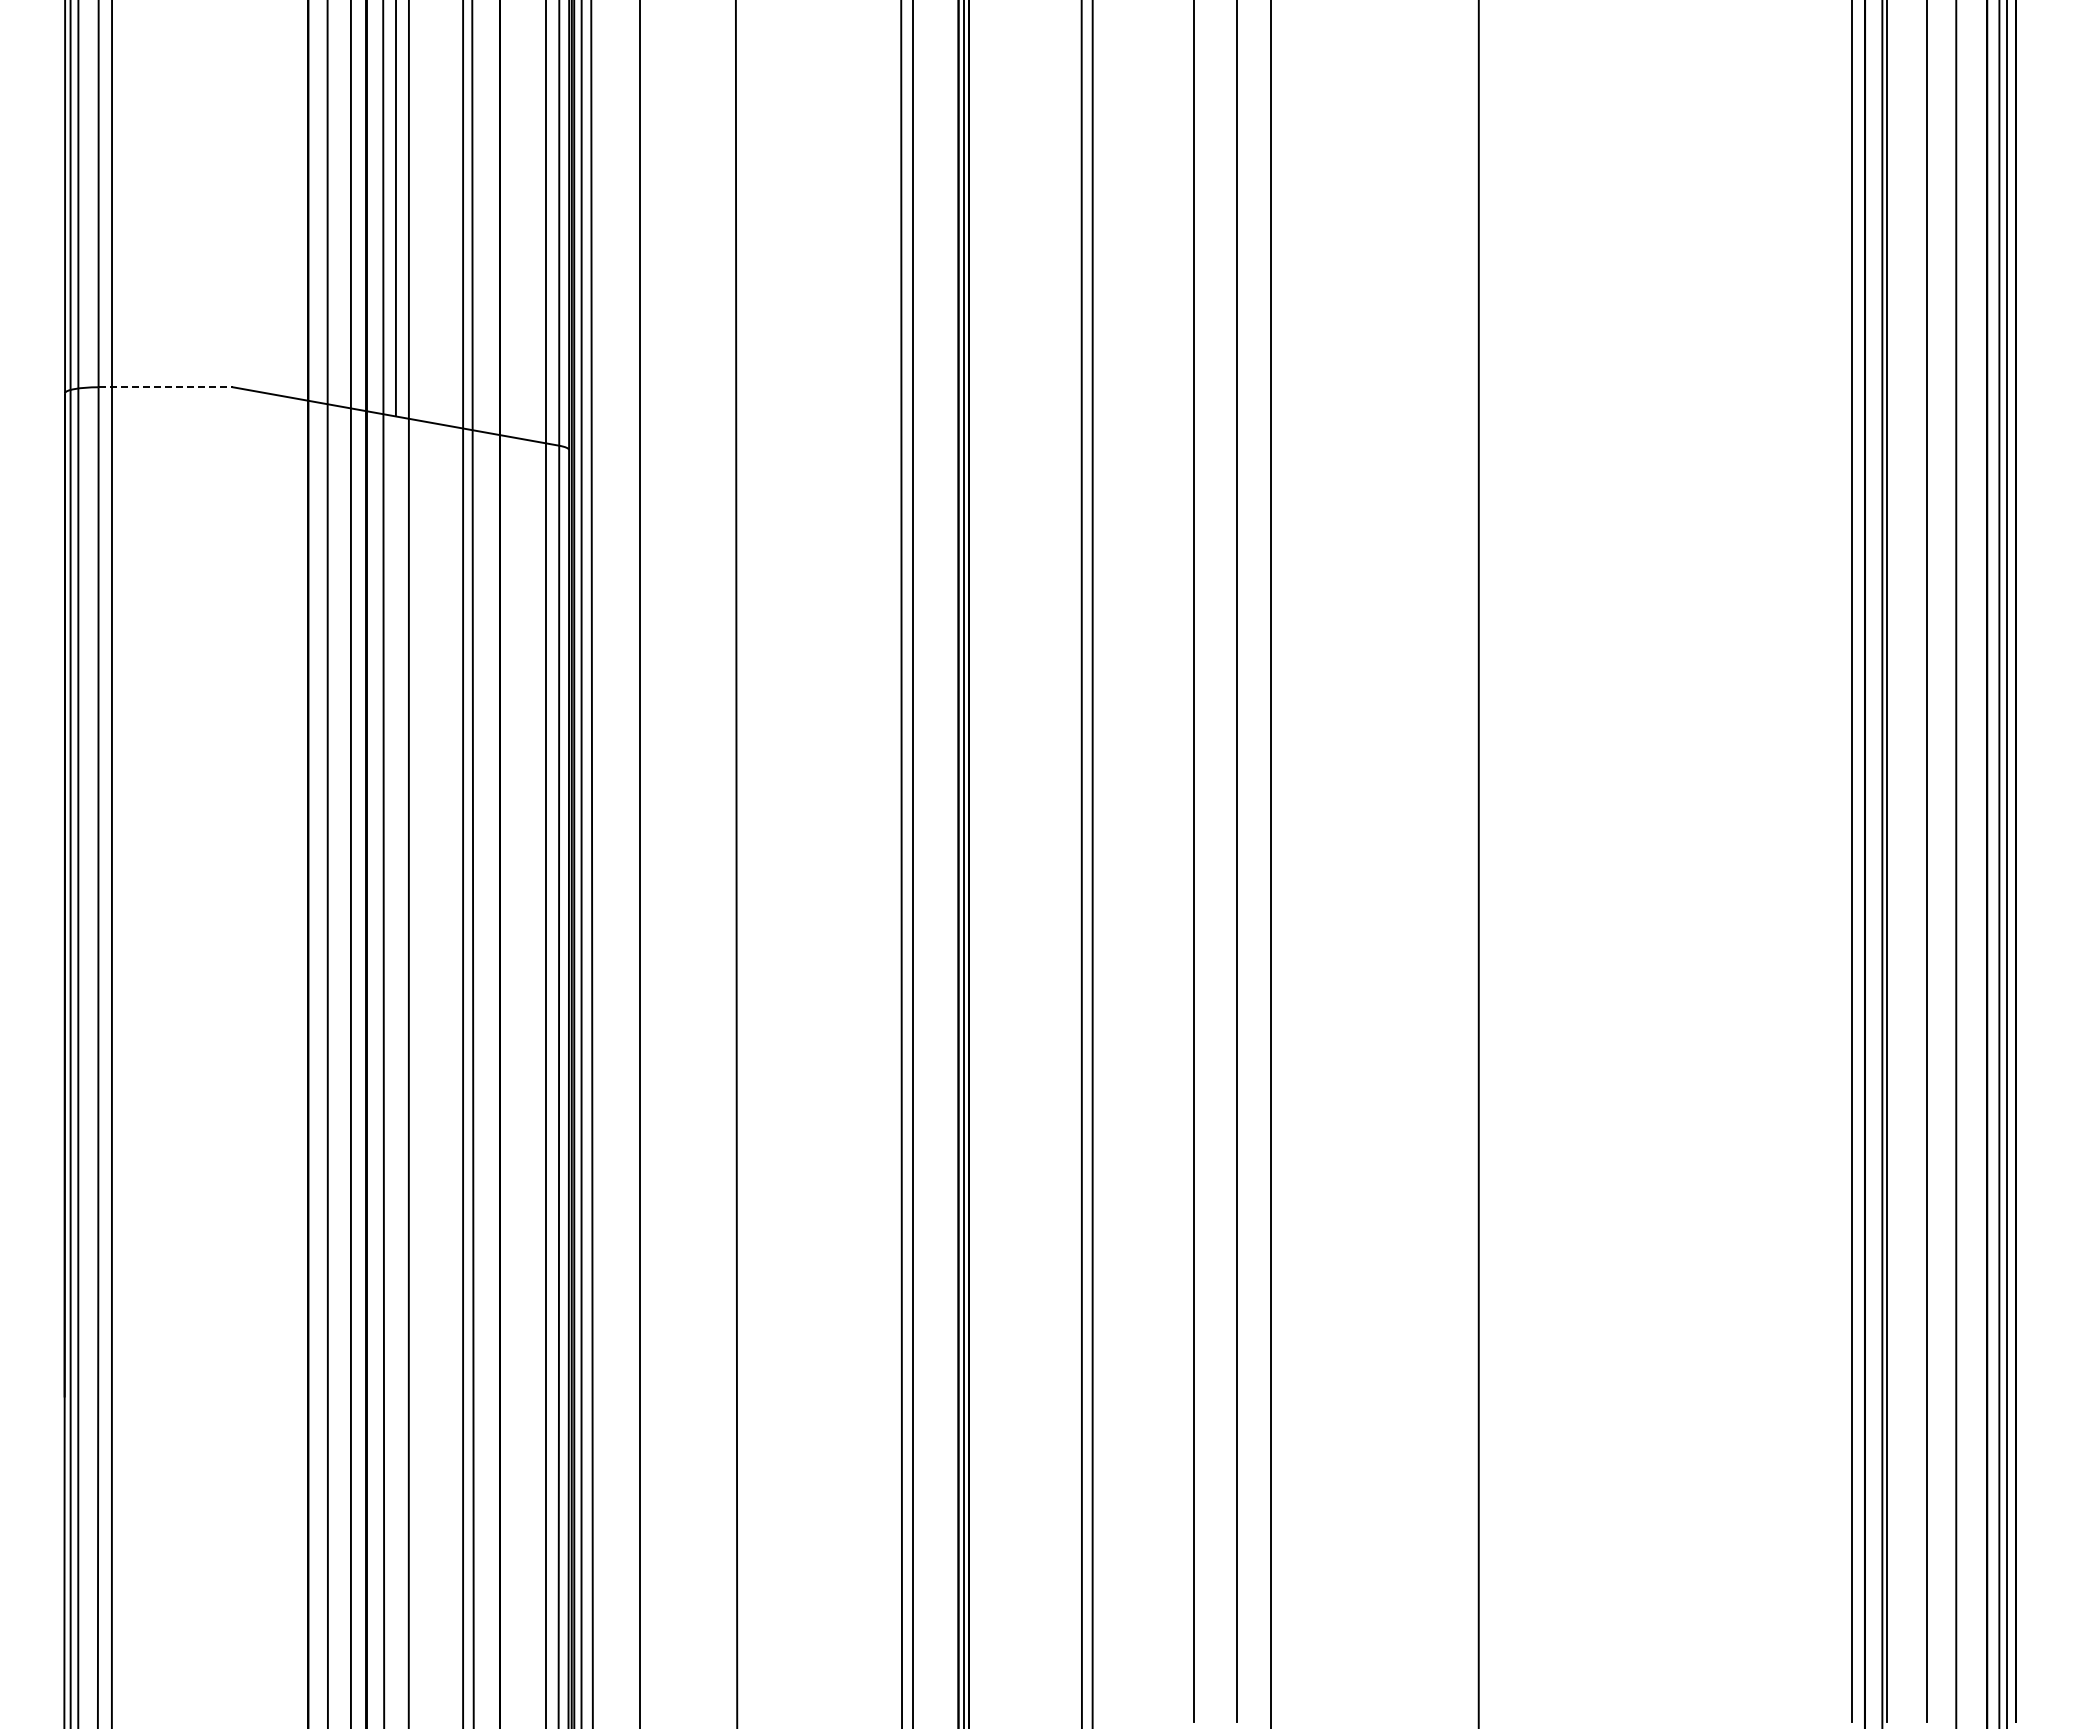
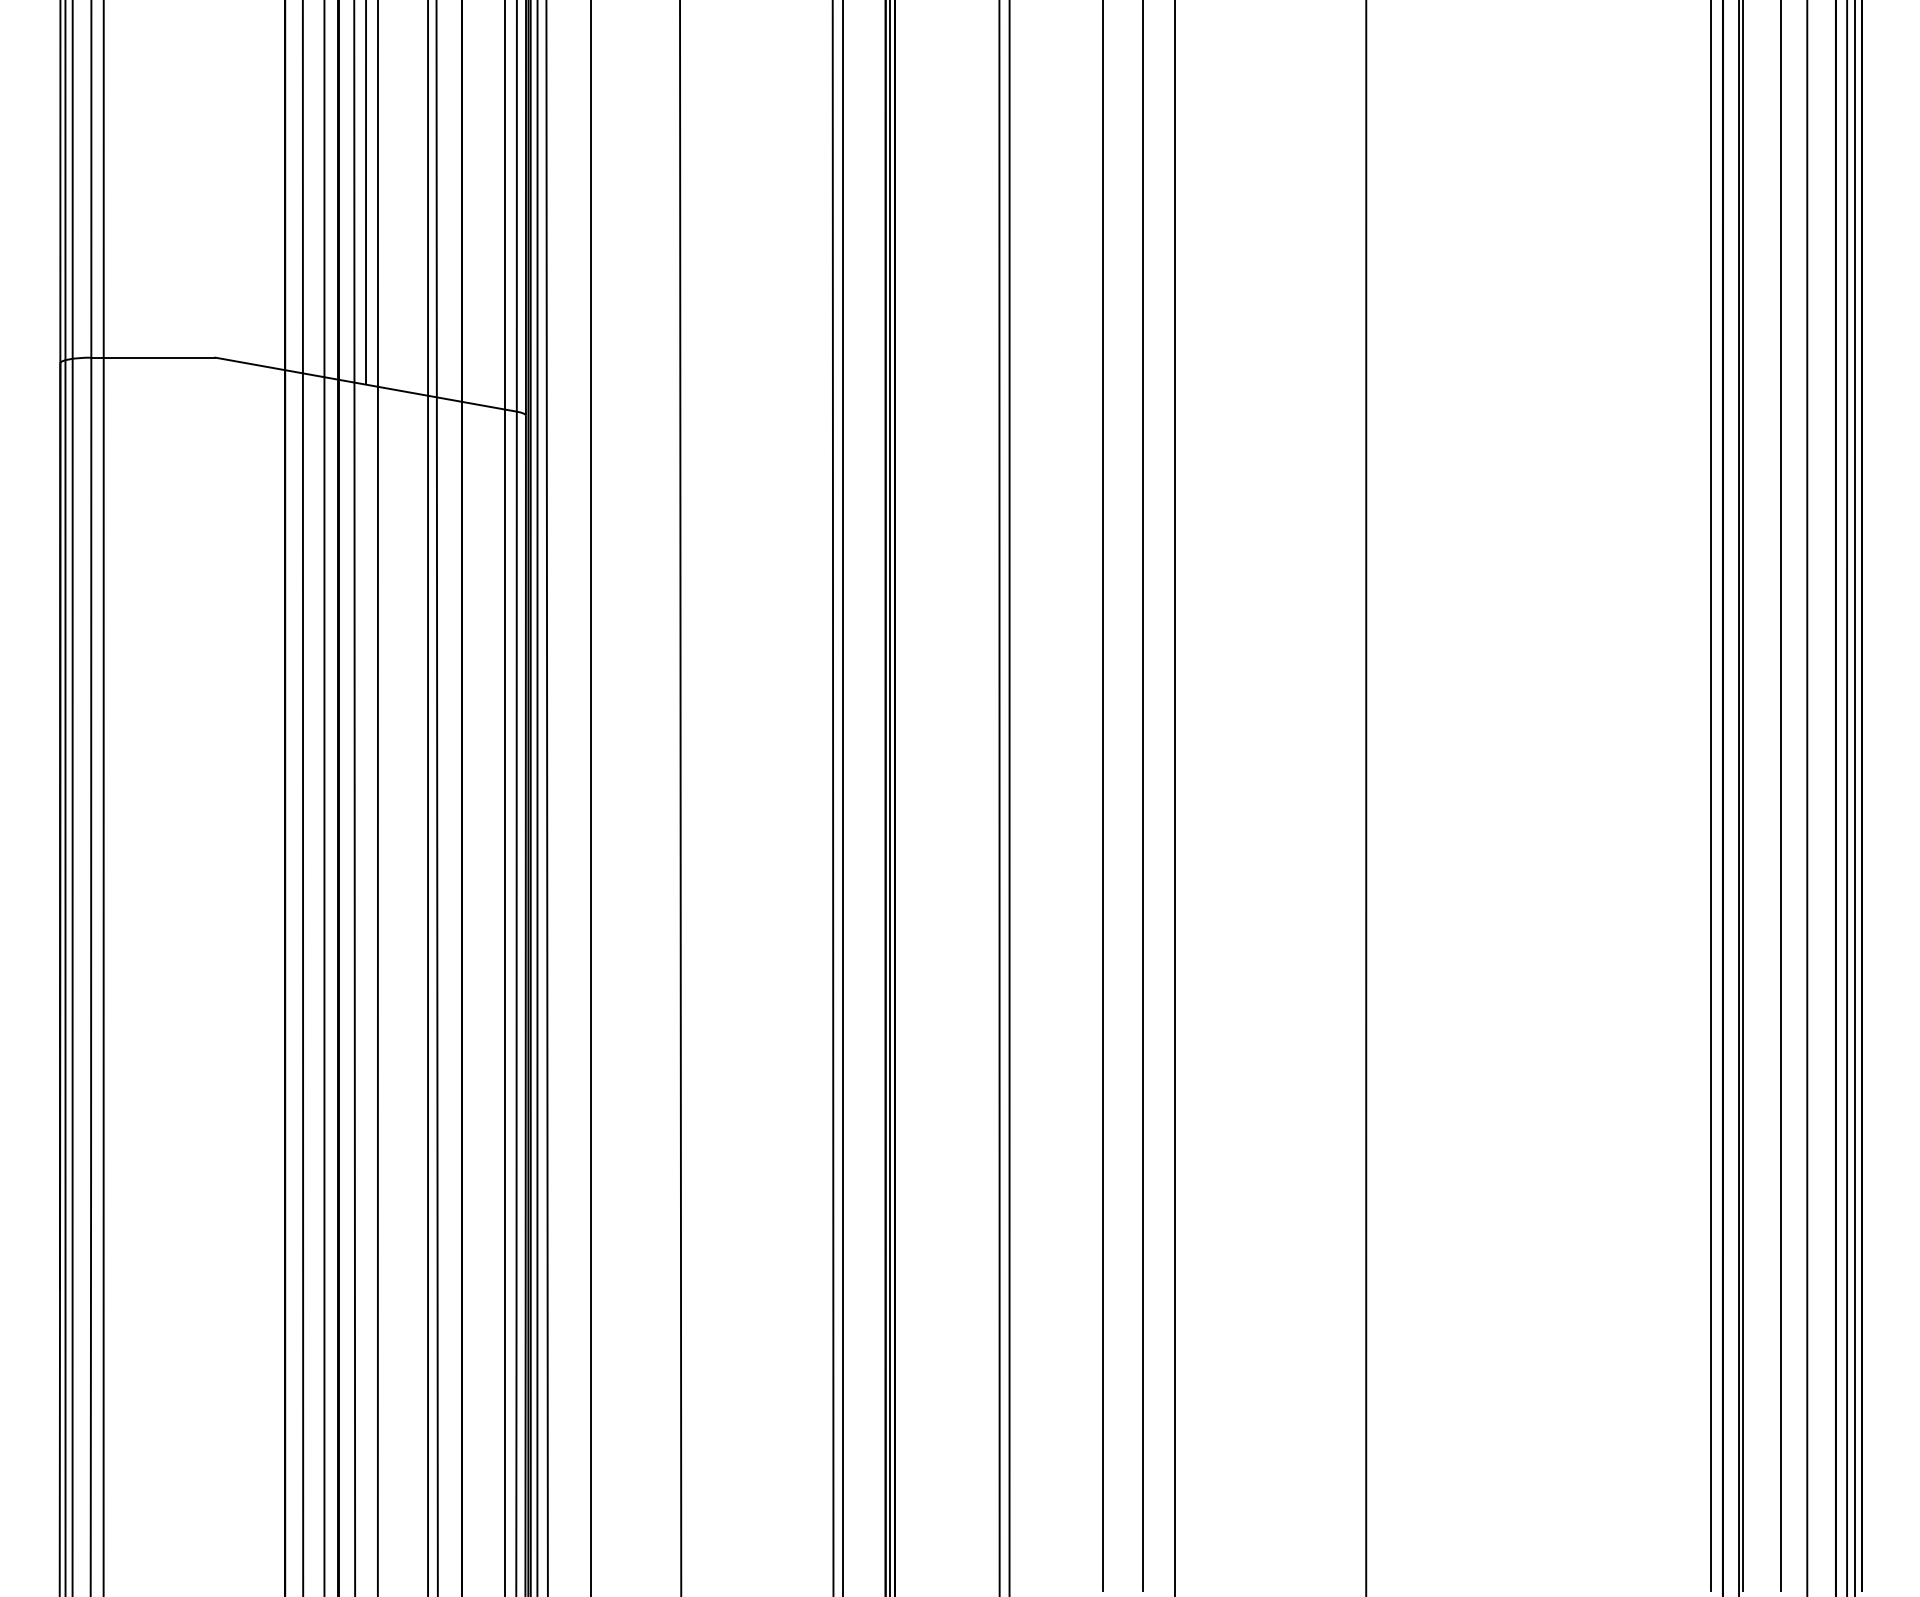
line: (166, 387) -> (154, 357), dashed -> solid

